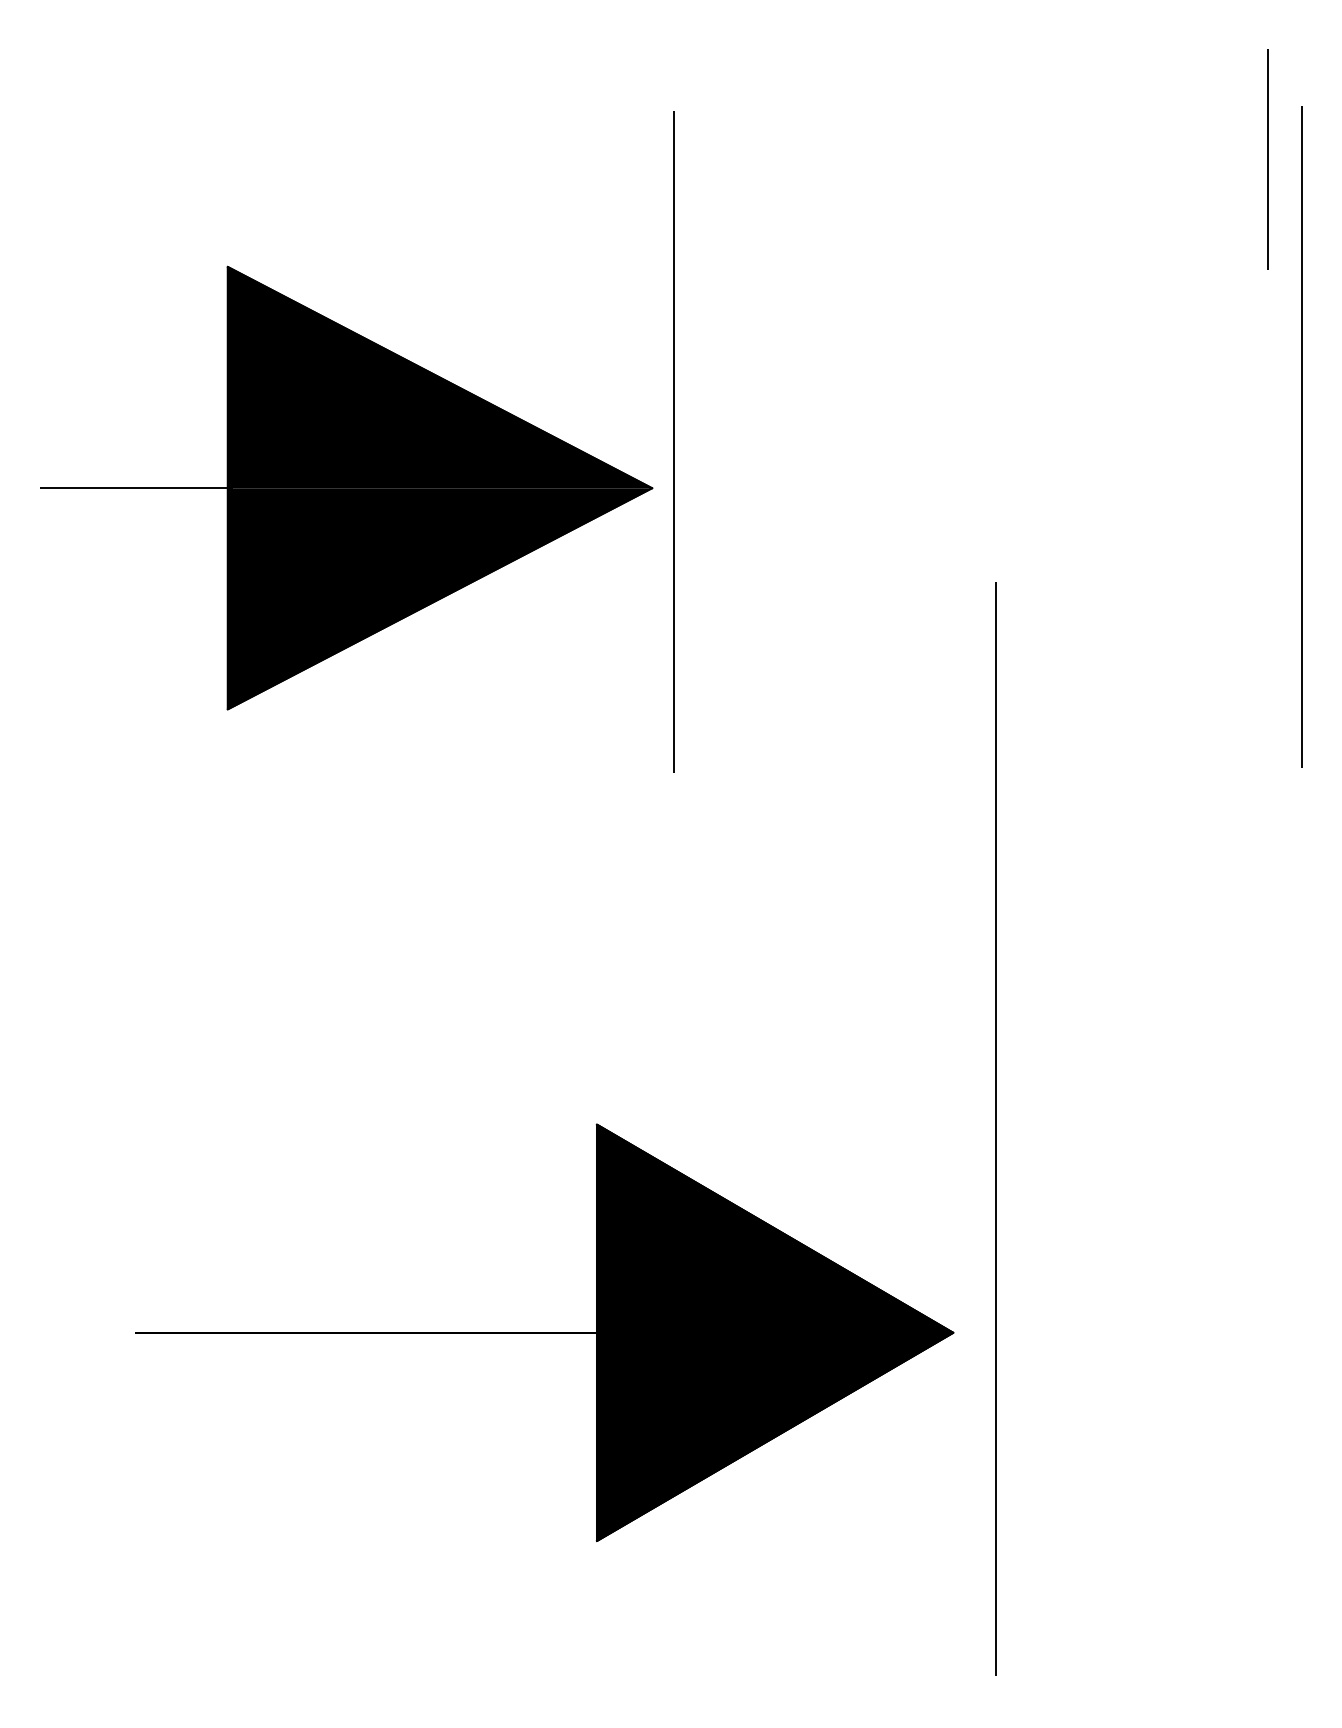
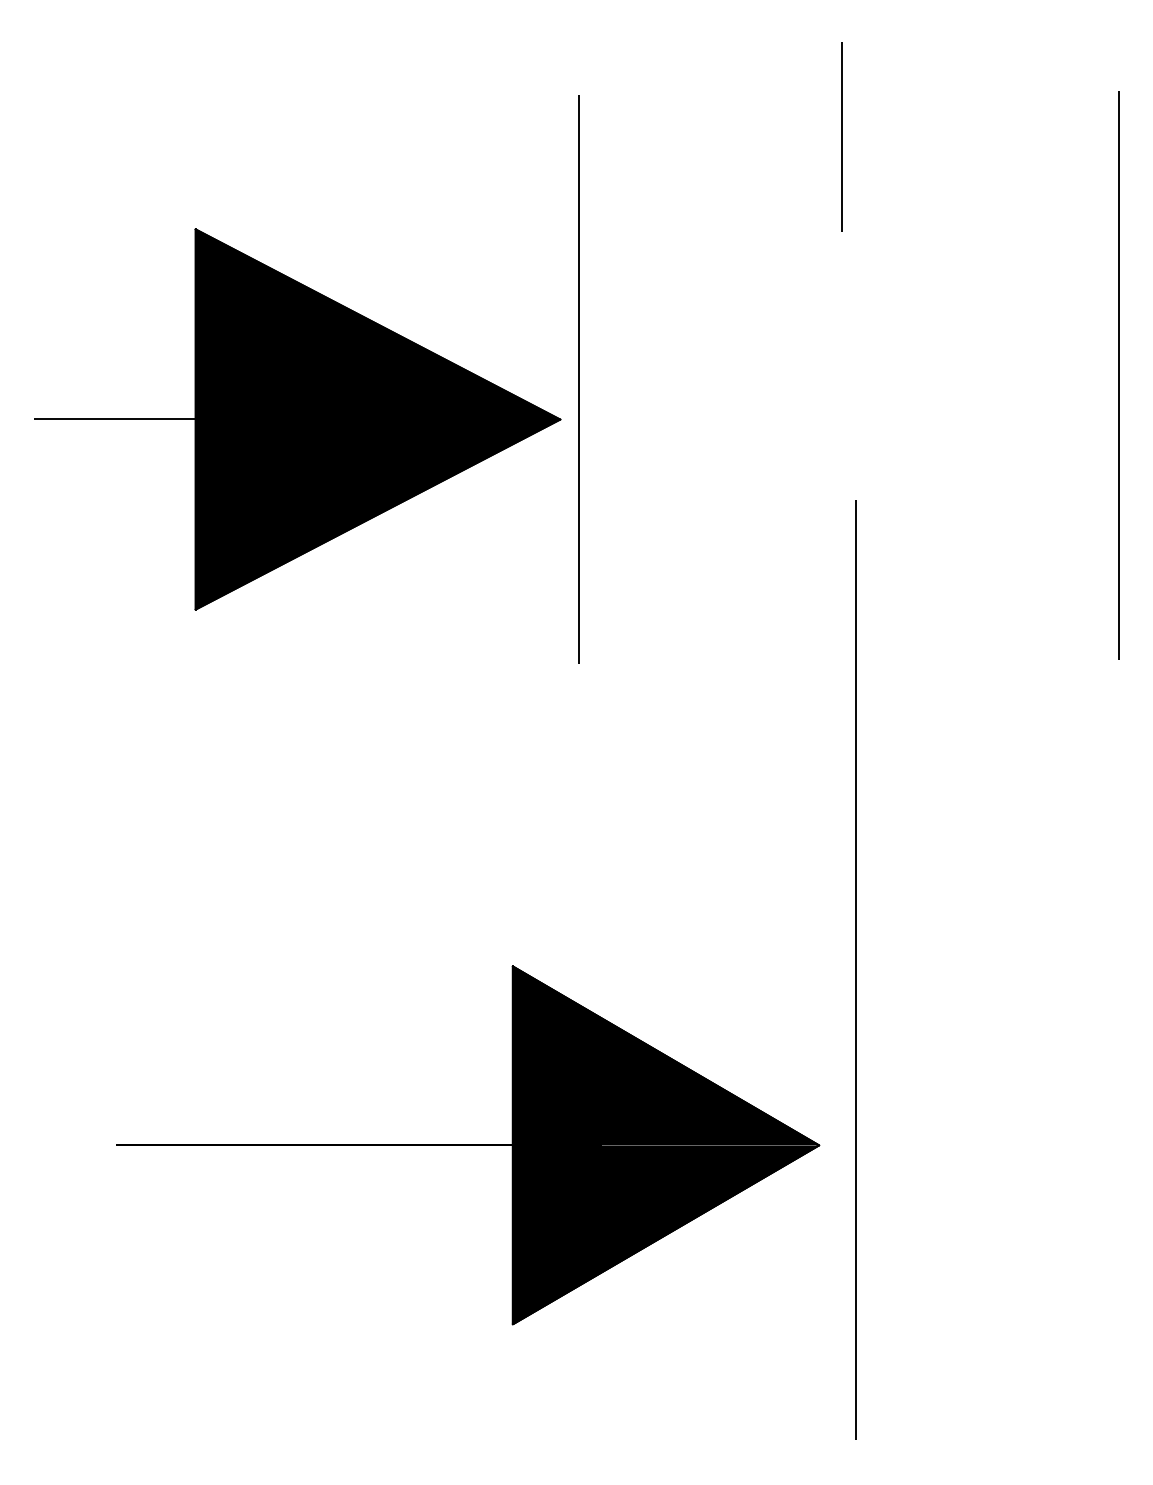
line: (1267, 159) -> (841, 137), moved

